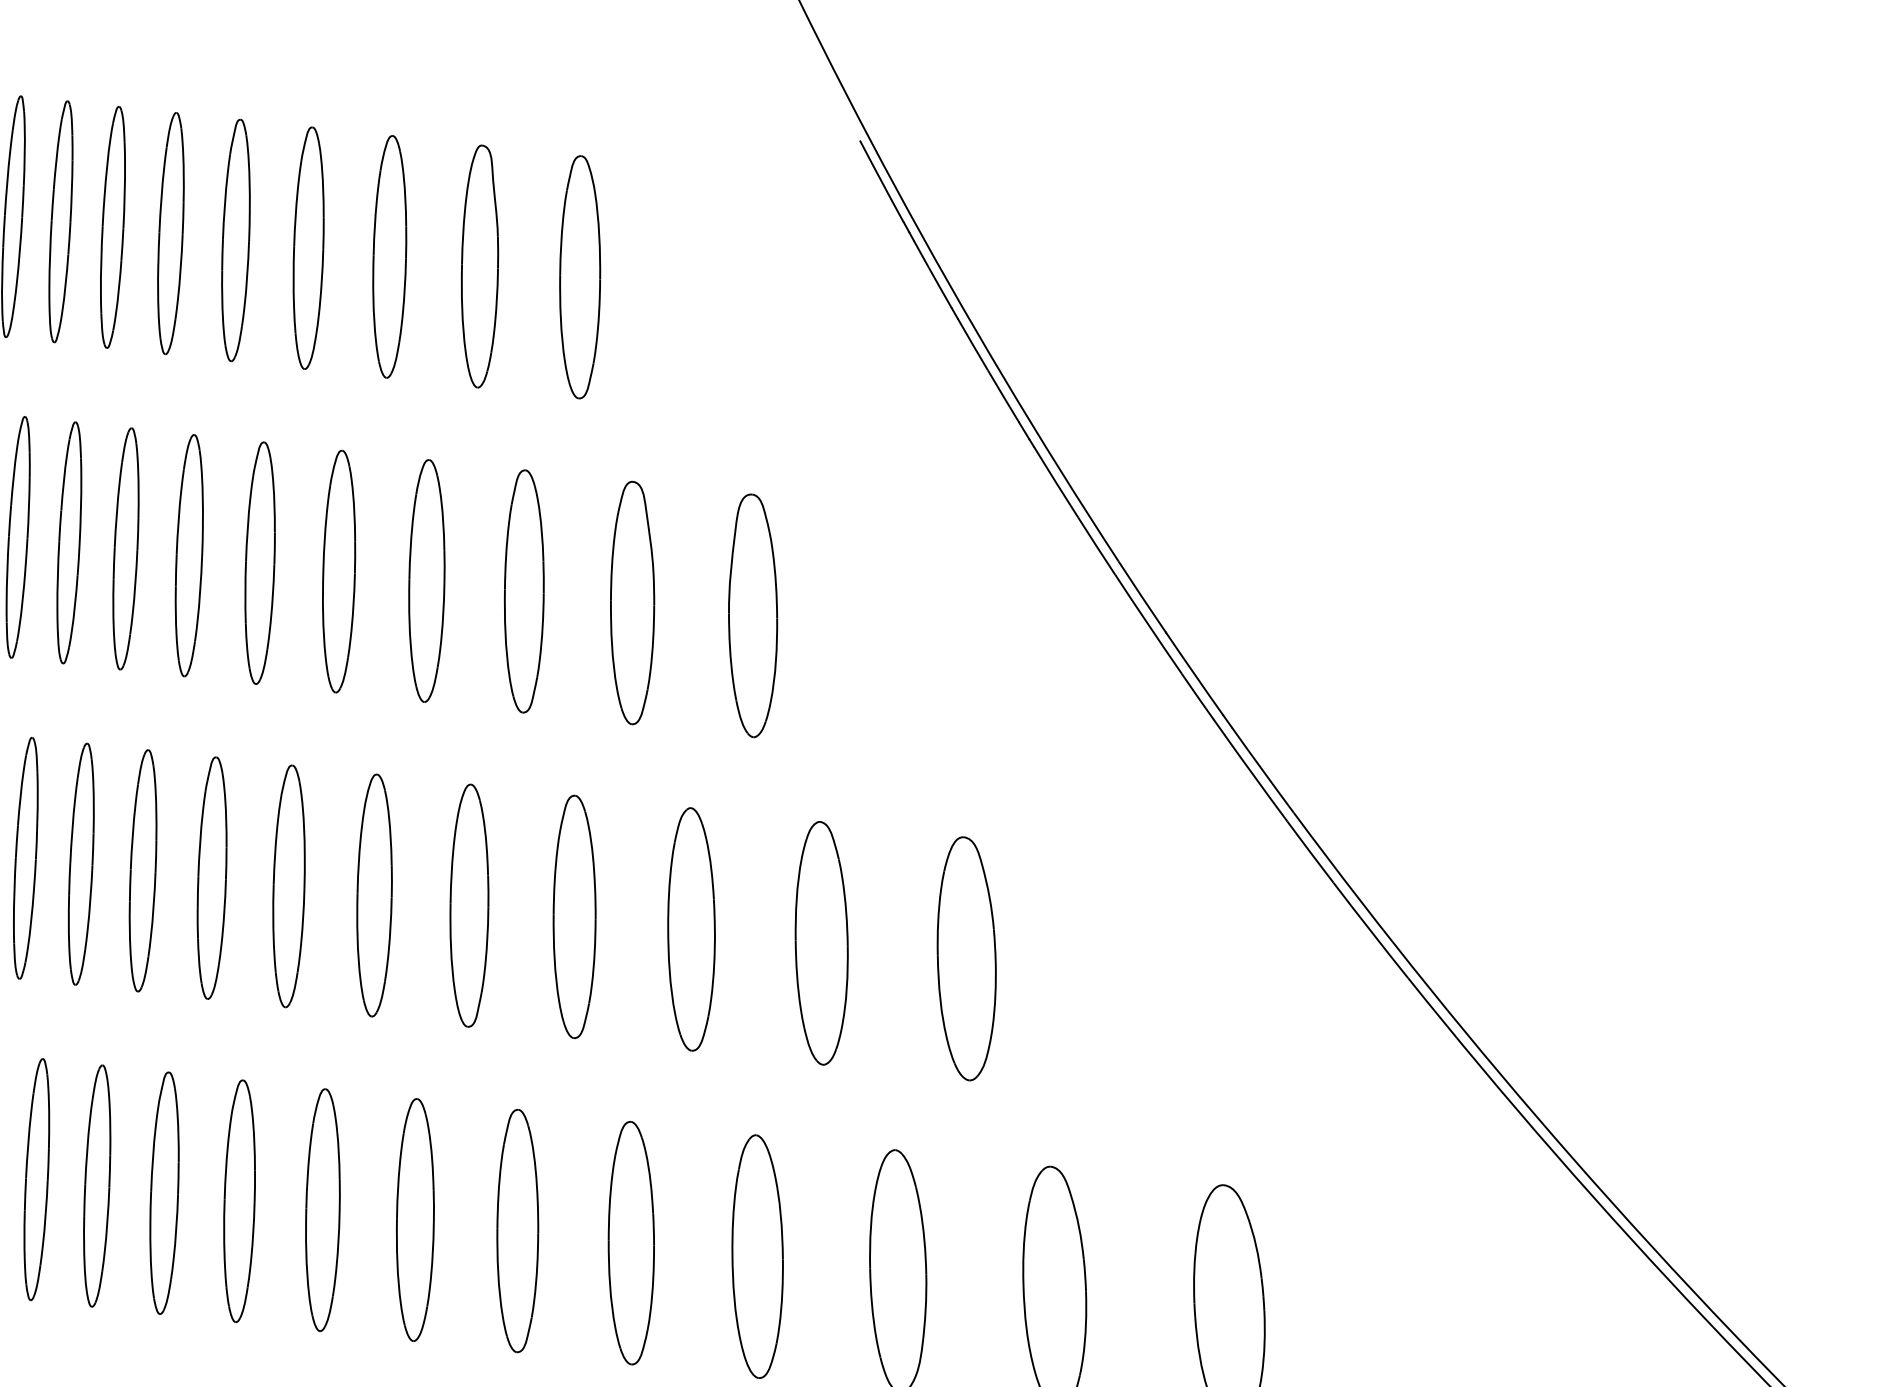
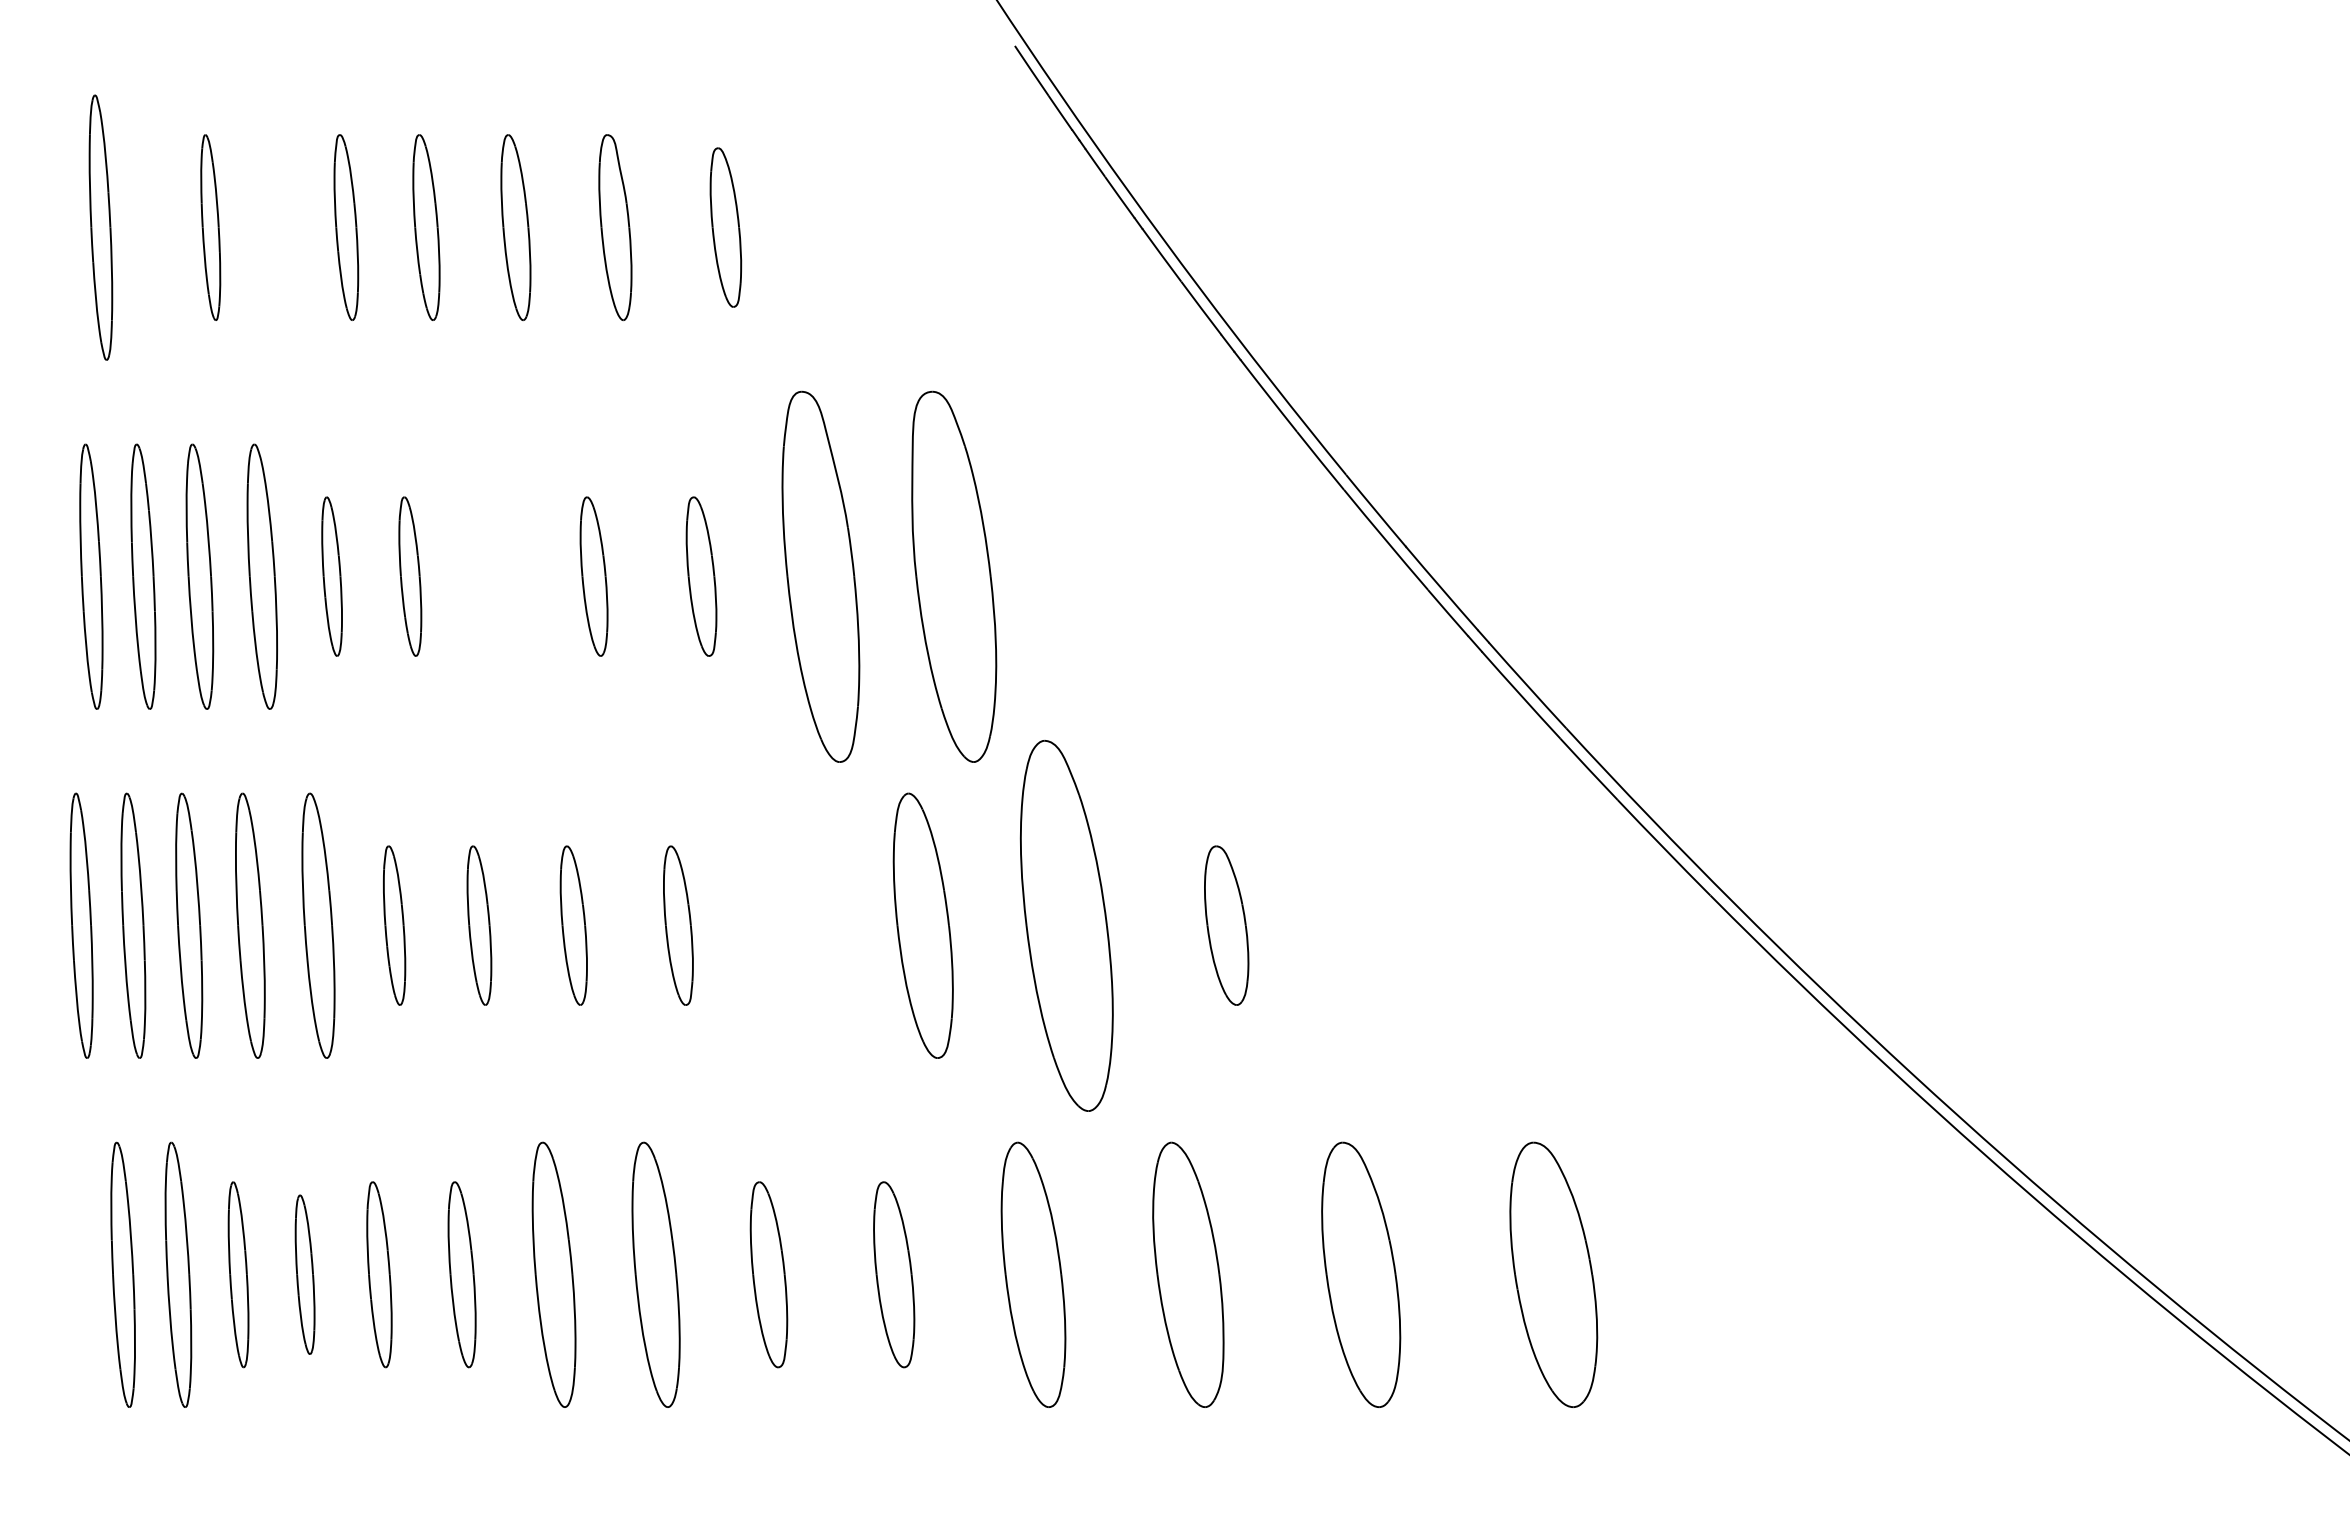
part: (61, 221) -> (153, 227), removed
part: (112, 227) -> (210, 227), size x0.7
part: (170, 233) -> (274, 227), removed
part: (236, 240) -> (346, 227), size x0.7
part: (308, 248) -> (426, 227), size x0.7
part: (389, 256) -> (515, 227), size x0.7
part: (480, 266) -> (615, 227), size x0.7
part: (579, 277) -> (725, 227), size x0.6
part: (188, 555) -> (331, 576), size x0.6
part: (260, 563) -> (410, 576), size x0.6
part: (339, 571) -> (497, 576), removed
part: (426, 580) -> (593, 576), size x0.6
part: (524, 591) -> (701, 576), size x0.6
part: (632, 602) -> (820, 576), size x1.4
part: (753, 615) -> (954, 576), size x1.4
part: (212, 877) -> (394, 925), size x0.6
part: (289, 886) -> (479, 925), size x0.6
part: (374, 895) -> (573, 925), size x0.6
part: (469, 905) -> (678, 925), size x0.6
part: (573, 916) -> (793, 925), removed
part: (821, 943) -> (1066, 925), size x1.4
part: (966, 958) -> (1226, 925), size x0.6
part: (36, 1179) -> (238, 1274), size x0.7
part: (96, 1185) -> (304, 1274), size x0.6
part: (164, 1192) -> (379, 1274), size x0.7
part: (239, 1200) -> (461, 1274), size x0.7
part: (517, 1230) -> (768, 1274), size x0.7
part: (630, 1242) -> (893, 1274), size x0.7

